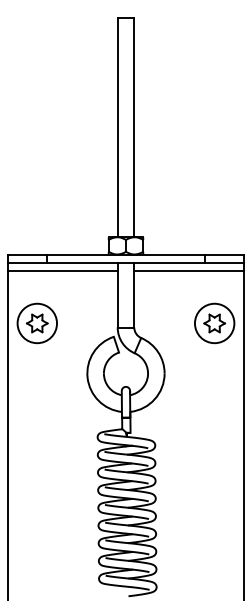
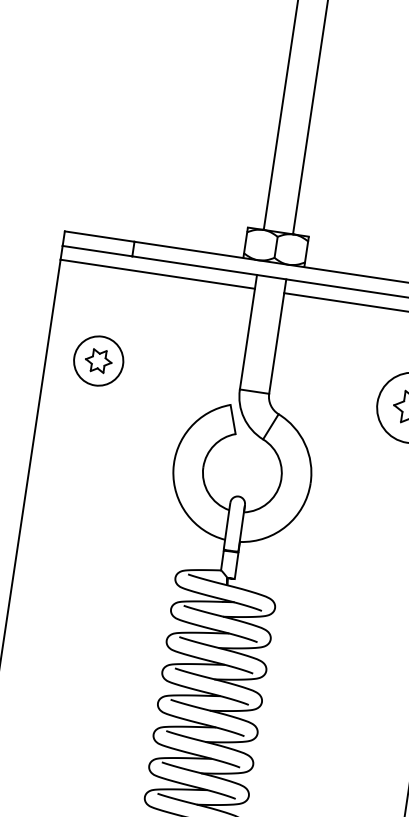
part: (36, 323) -> (97, 360), size x0.7

